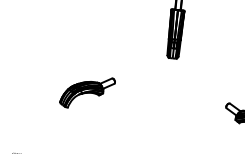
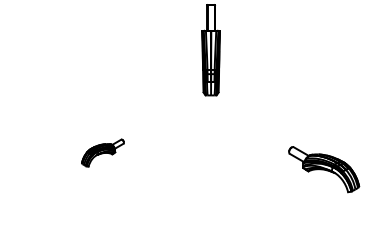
part: (87, 92) -> (102, 152), size x0.6

